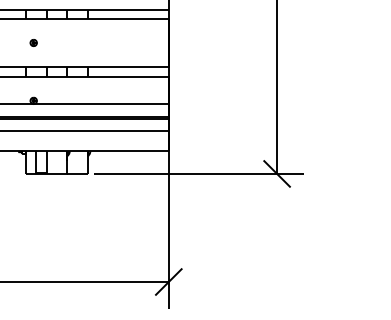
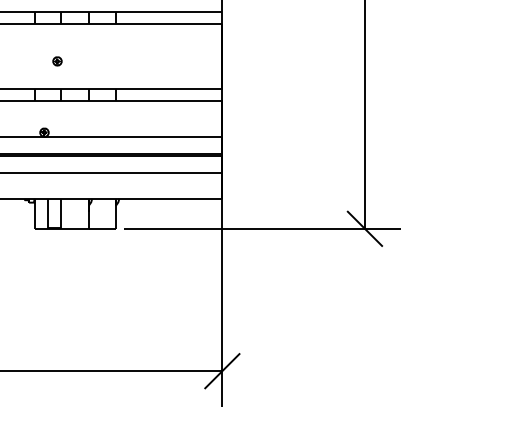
part: (33, 43) -> (57, 61), moved

